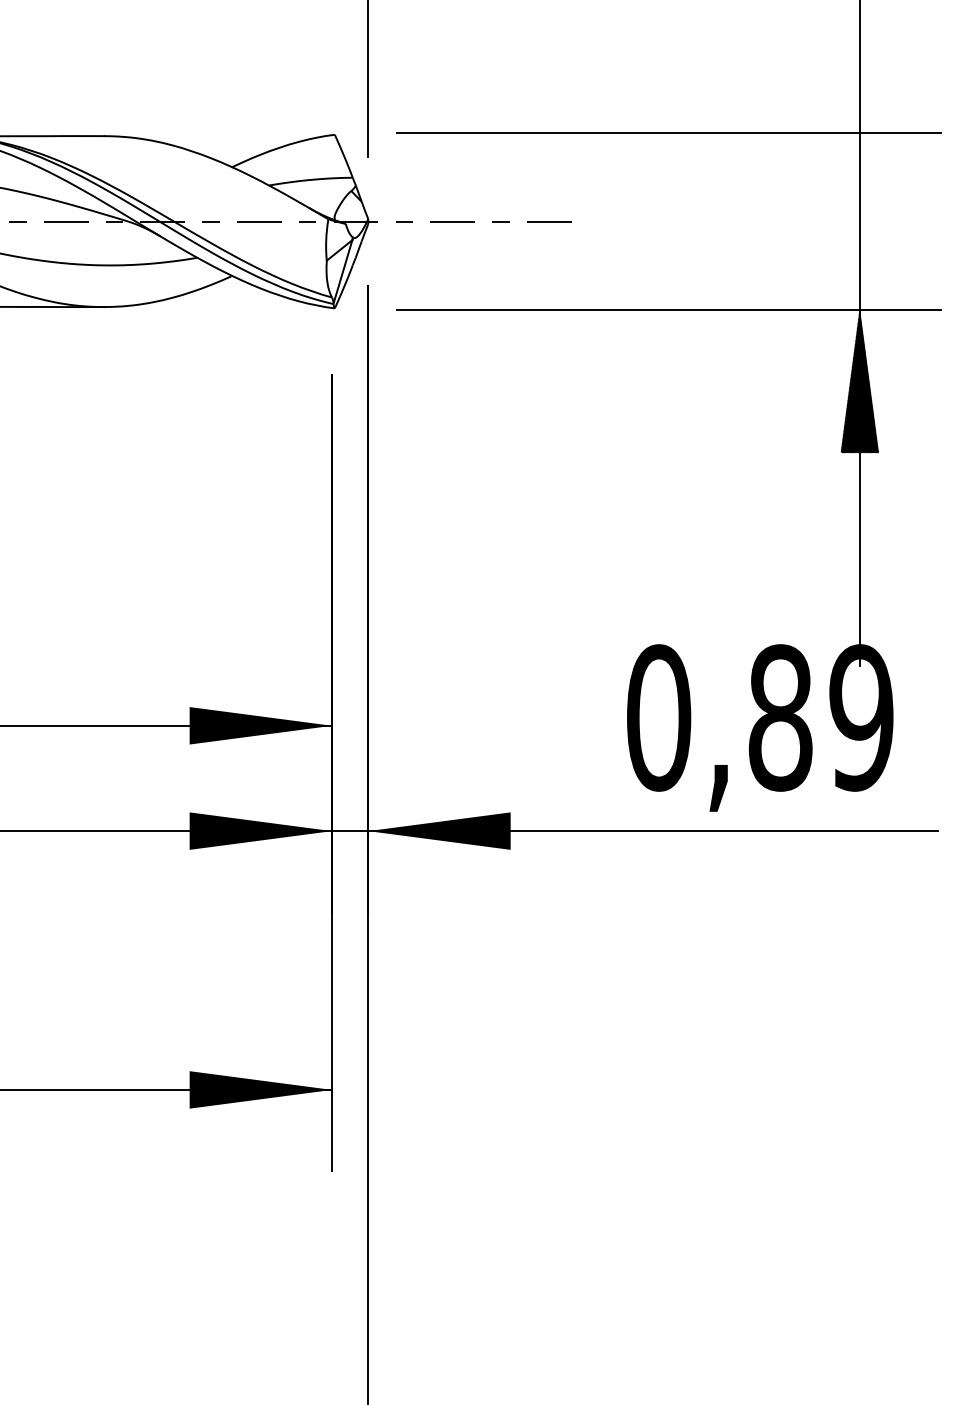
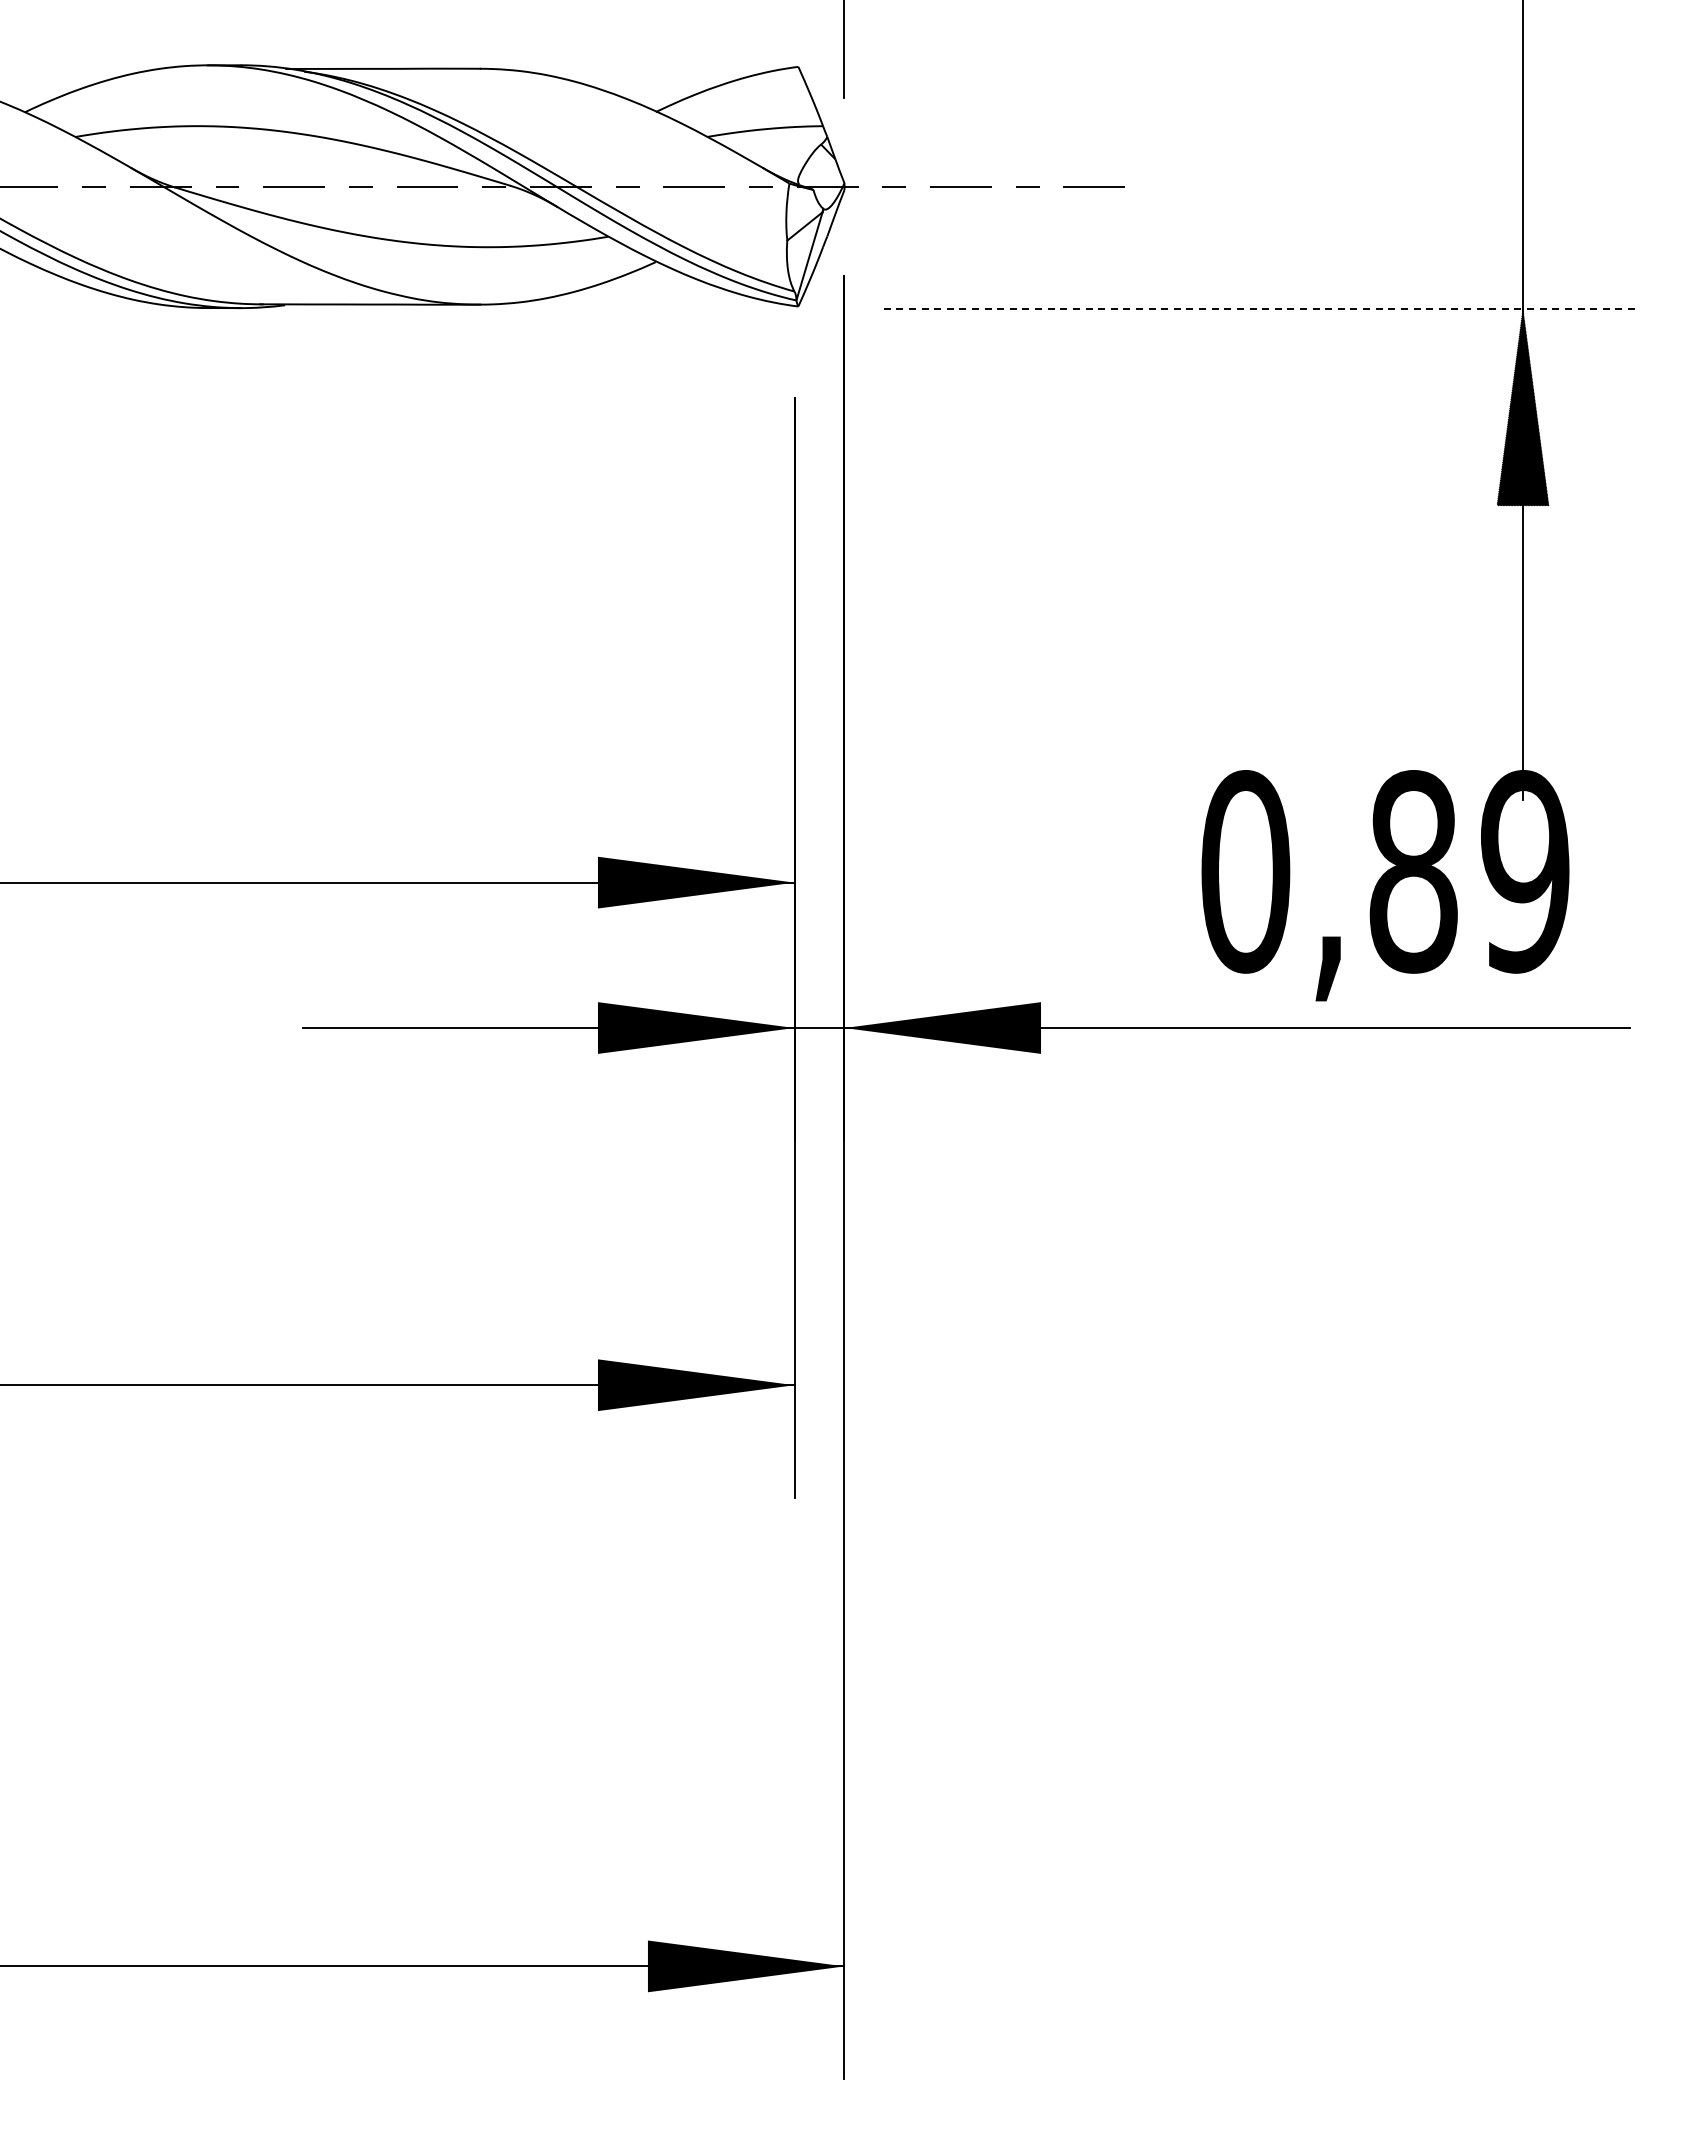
line: (668, 133) -> (1259, 64), removed
line: (668, 310) -> (1259, 309), solid -> dashed

